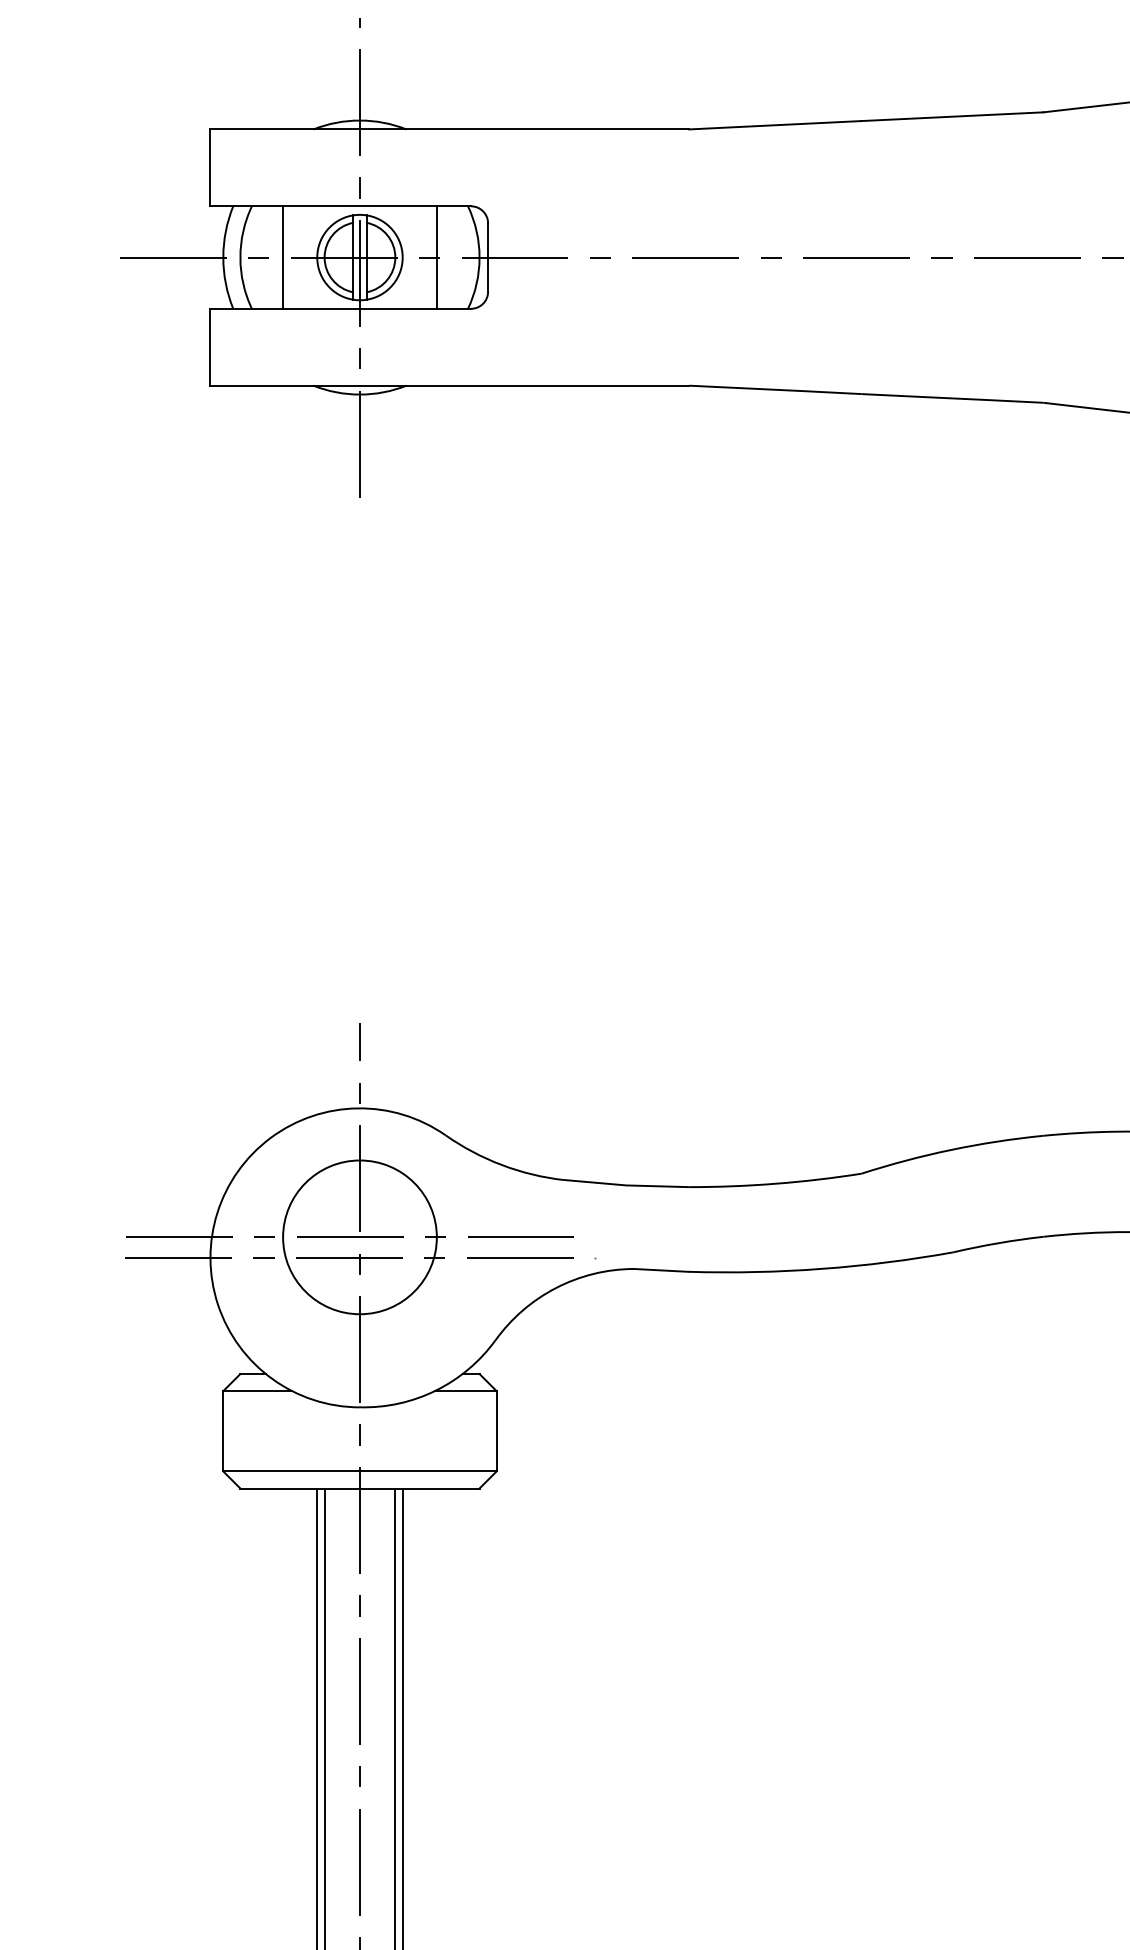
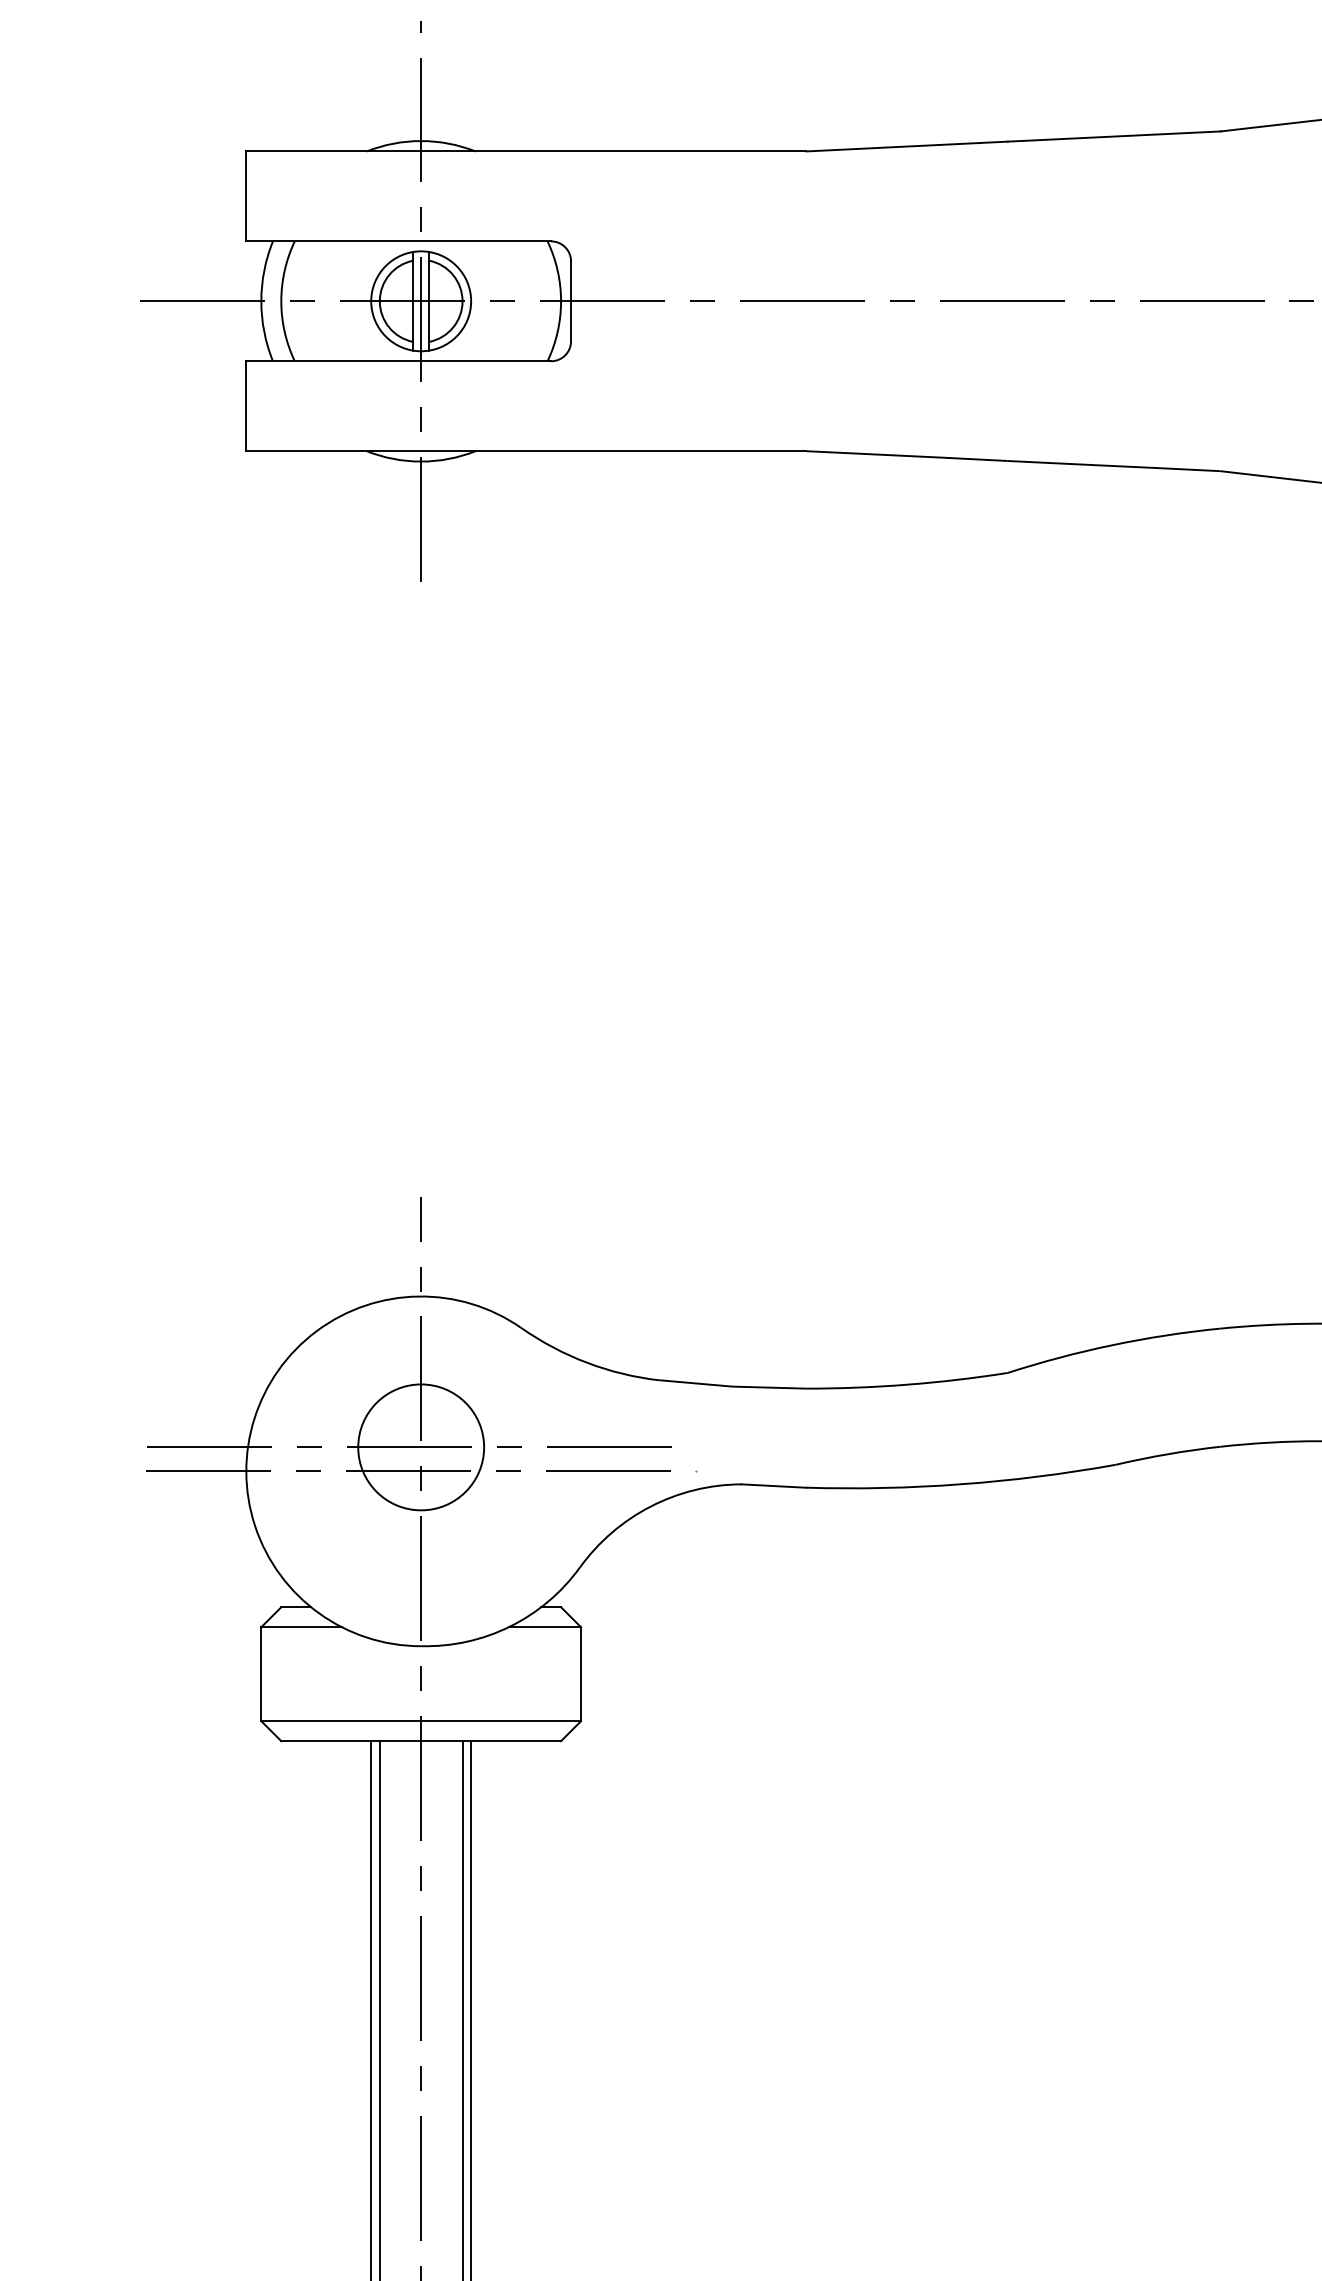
line: (283, 257) -> (331, 301), removed
line: (436, 257) -> (510, 301), removed
circle: (359, 1237) -> (420, 1447), size x0.7

